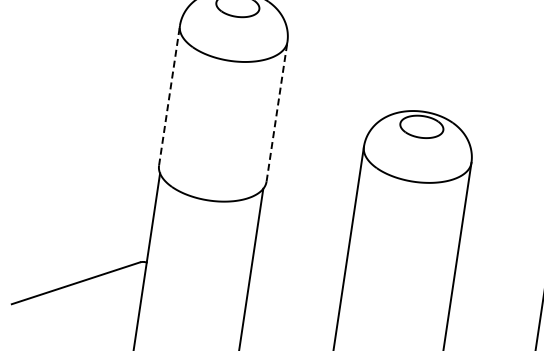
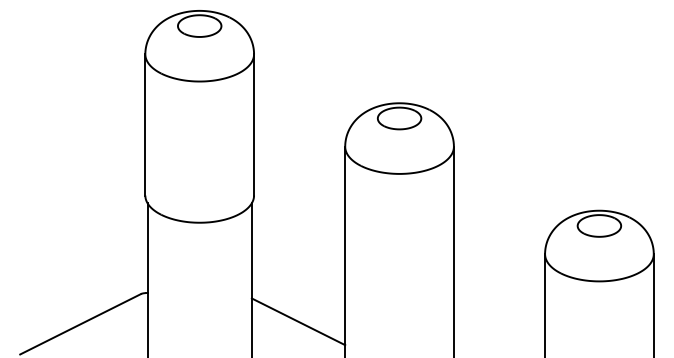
line: (169, 95) -> (145, 124), dashed -> solid
line: (277, 111) -> (254, 124), dashed -> solid
line: (291, 312) -> (298, 321), added

